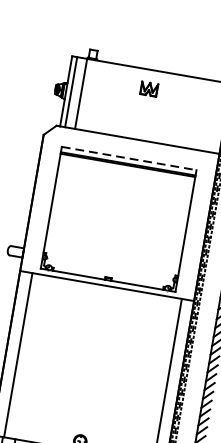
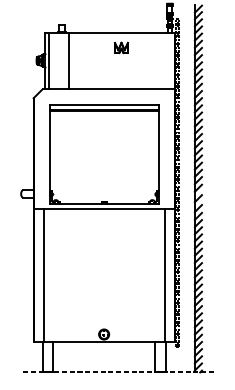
part: (149, 88) -> (121, 47), moved
line: (81, 93) -> (68, 60), moved
line: (129, 158) -> (104, 105), dashed -> solid

